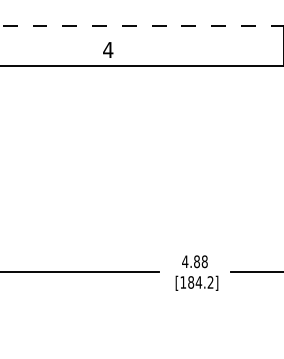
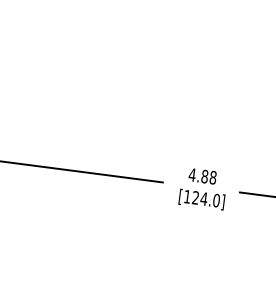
text: (200, 282) -> (205, 199), [184.2] -> [124.0]

